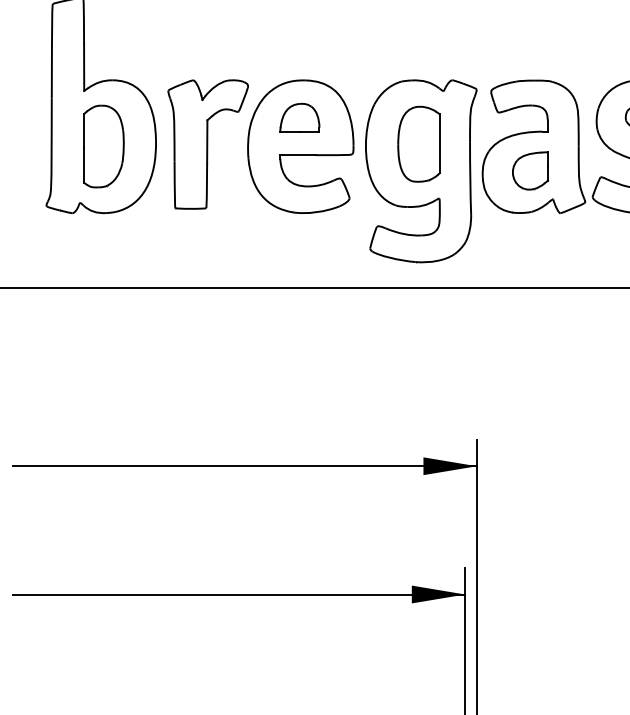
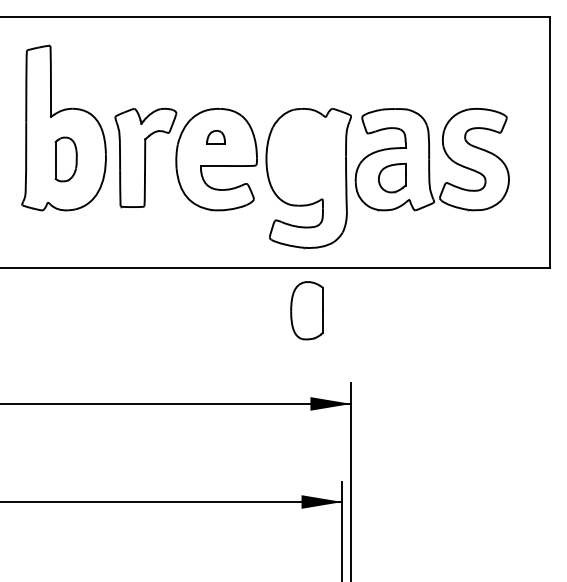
part: (299, 116) -> (215, 136), size x0.6
part: (418, 143) -> (306, 310), moved
part: (104, 146) -> (66, 159), size x0.7

